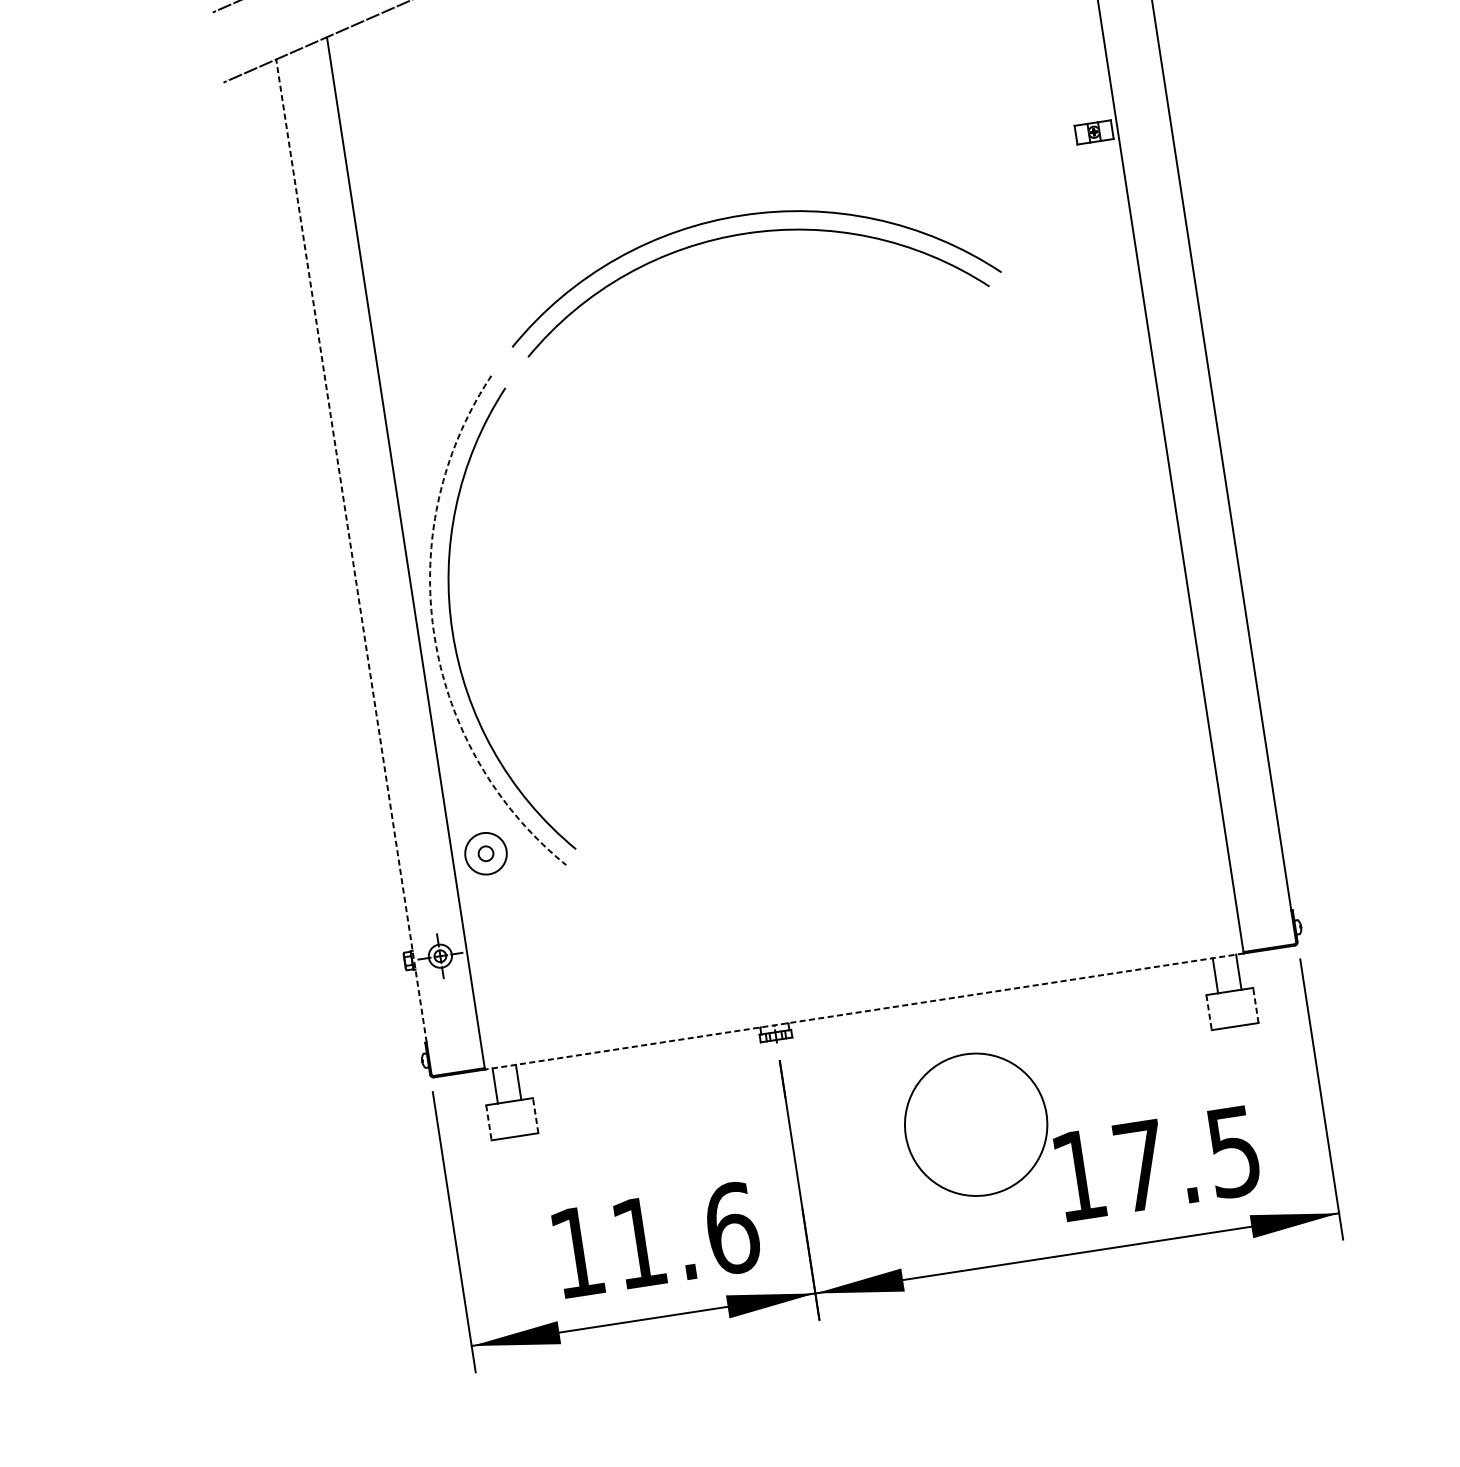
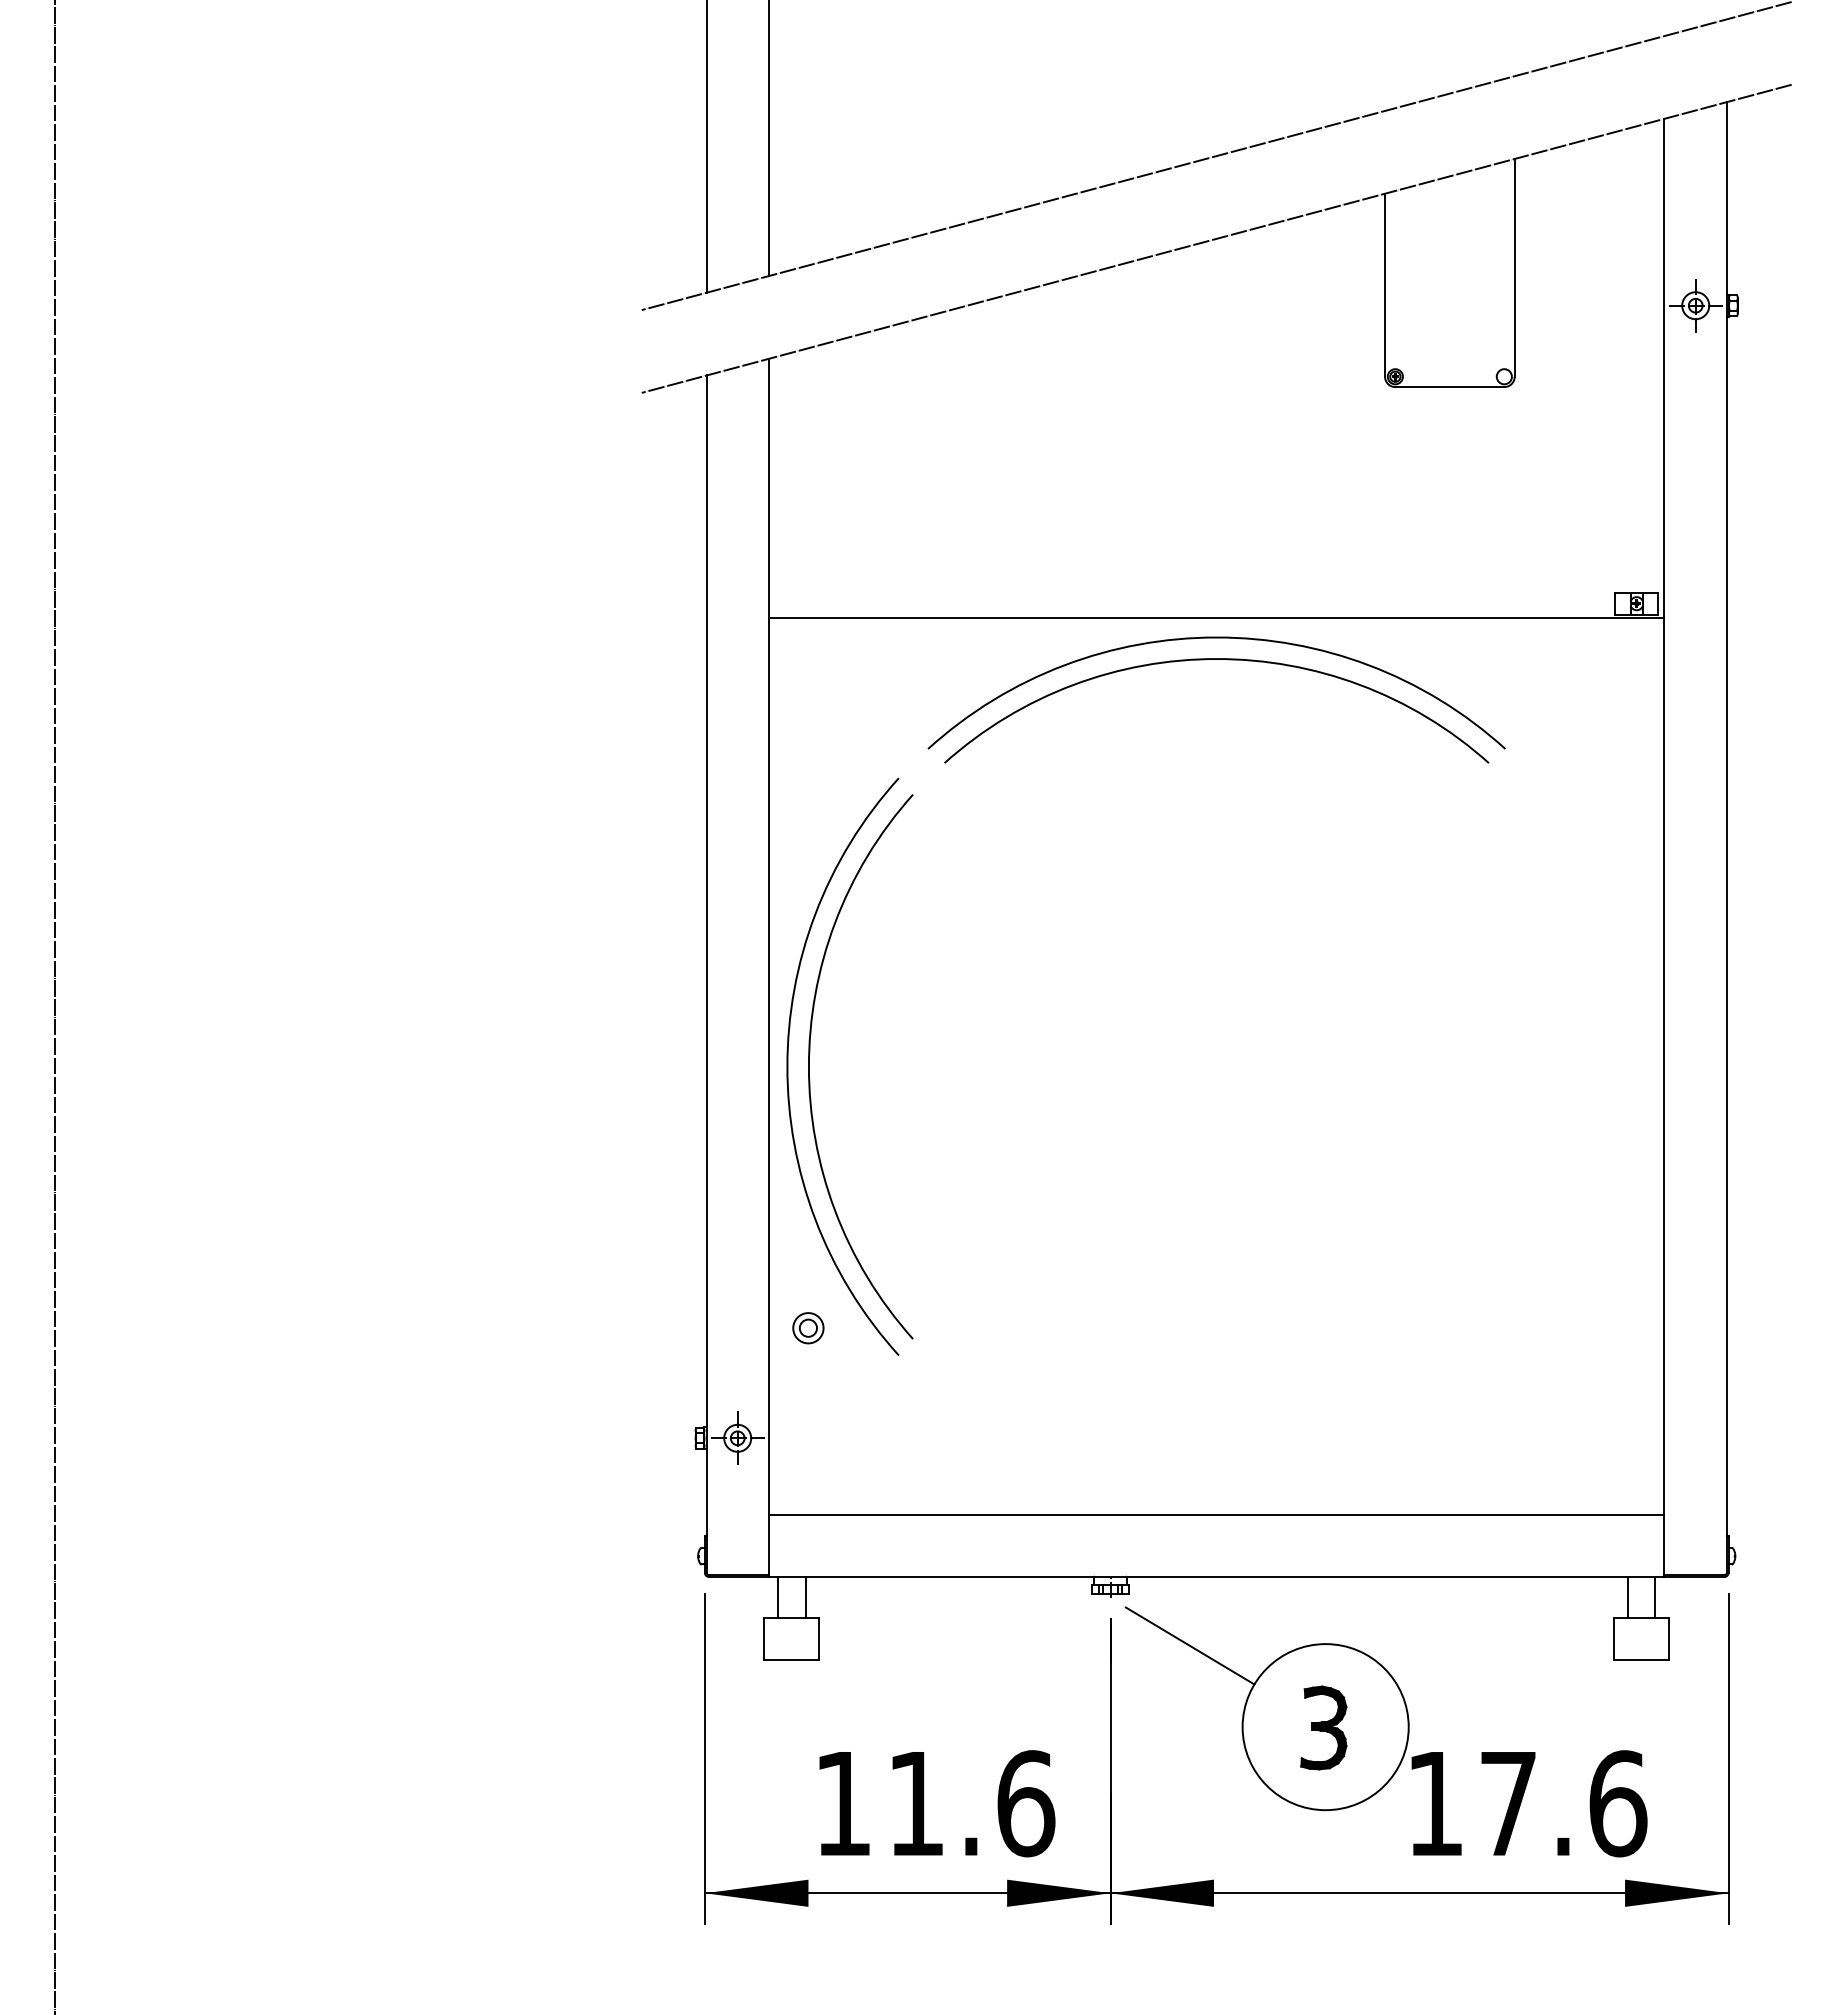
line: (739, 199) -> (1216, 618), added
line: (351, 551) -> (706, 955), dashed -> solid
arc: (434, 634) -> (787, 1066), dashed -> solid
circle: (486, 853) -> (808, 1328), size x0.62
line: (856, 958) -> (1216, 1514), added
line: (1256, 1005) -> (1669, 1638), dashed -> solid
line: (864, 1011) -> (1216, 1576), dashed -> solid
line: (1209, 1012) -> (1614, 1638), dashed -> solid
line: (850, 1073) -> (1189, 1645), added
line: (535, 1115) -> (819, 1638), dashed -> solid
line: (489, 1122) -> (764, 1638), dashed -> solid
part: (974, 1125) -> (1323, 1727), added
text: (1234, 1151) -> (1618, 1803), 17.5 -> 17.6

